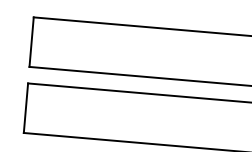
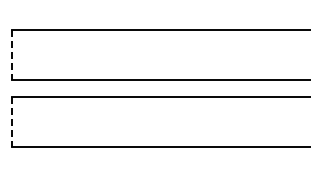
line: (31, 42) -> (11, 55), solid -> dashed
line: (25, 108) -> (11, 121), solid -> dashed

